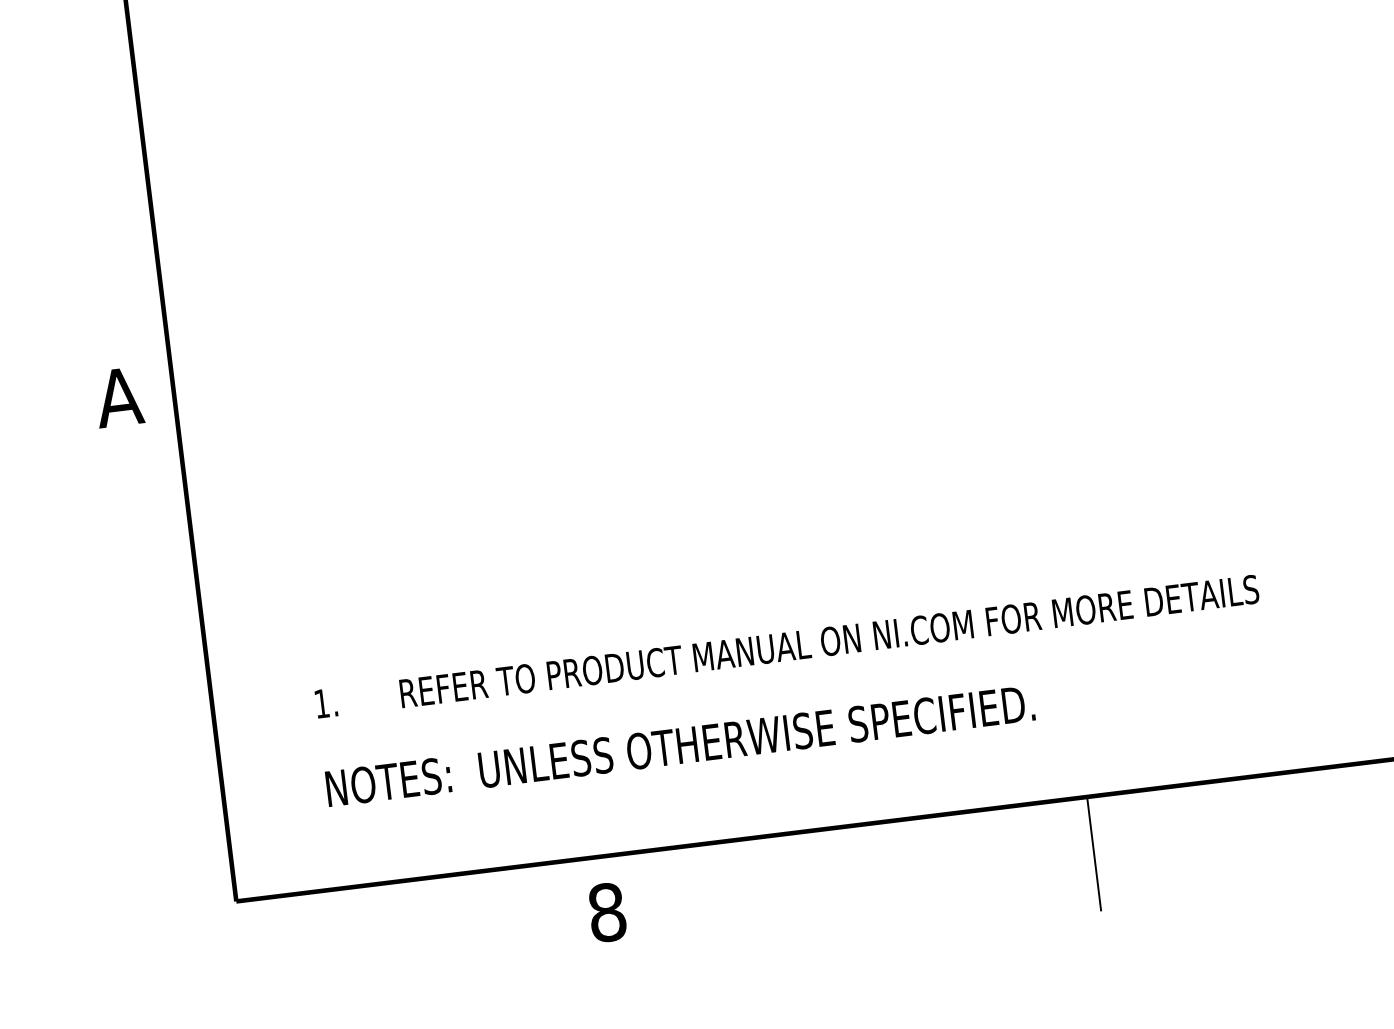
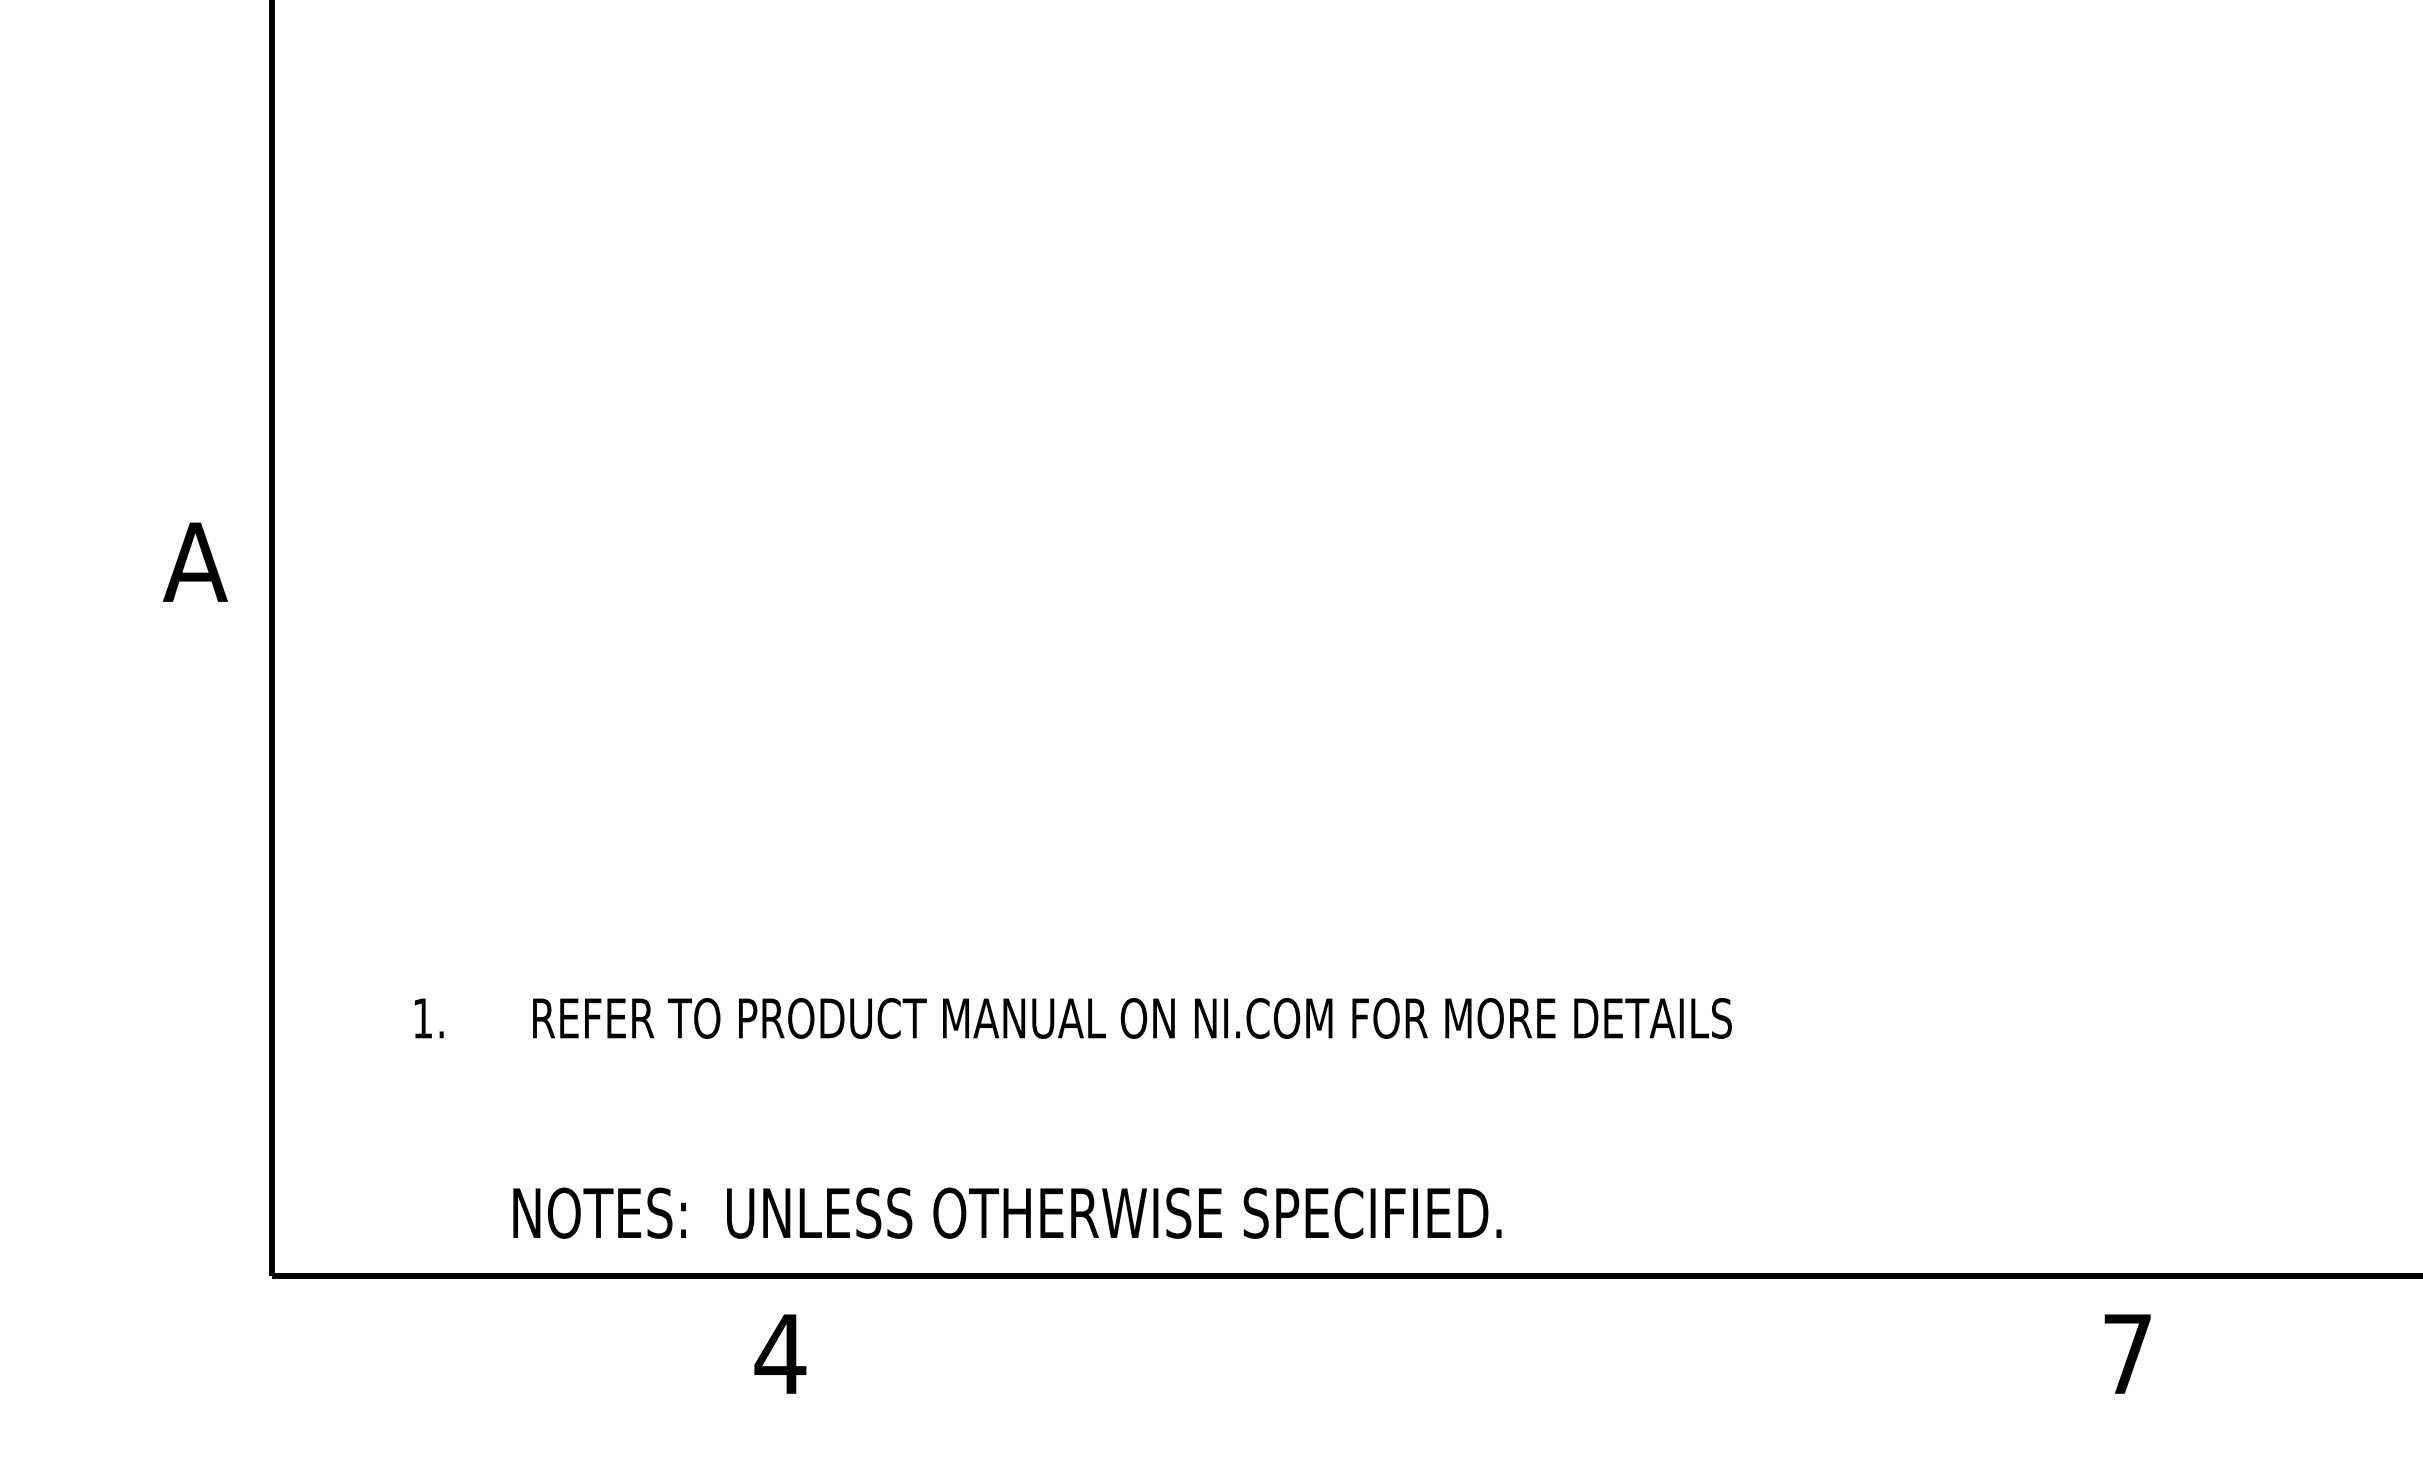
text: (680, 745) -> (1007, 1212), moved
line: (1093, 853) -> (1460, 1355), removed
text: (607, 912) -> (780, 1354), 8 -> 4

